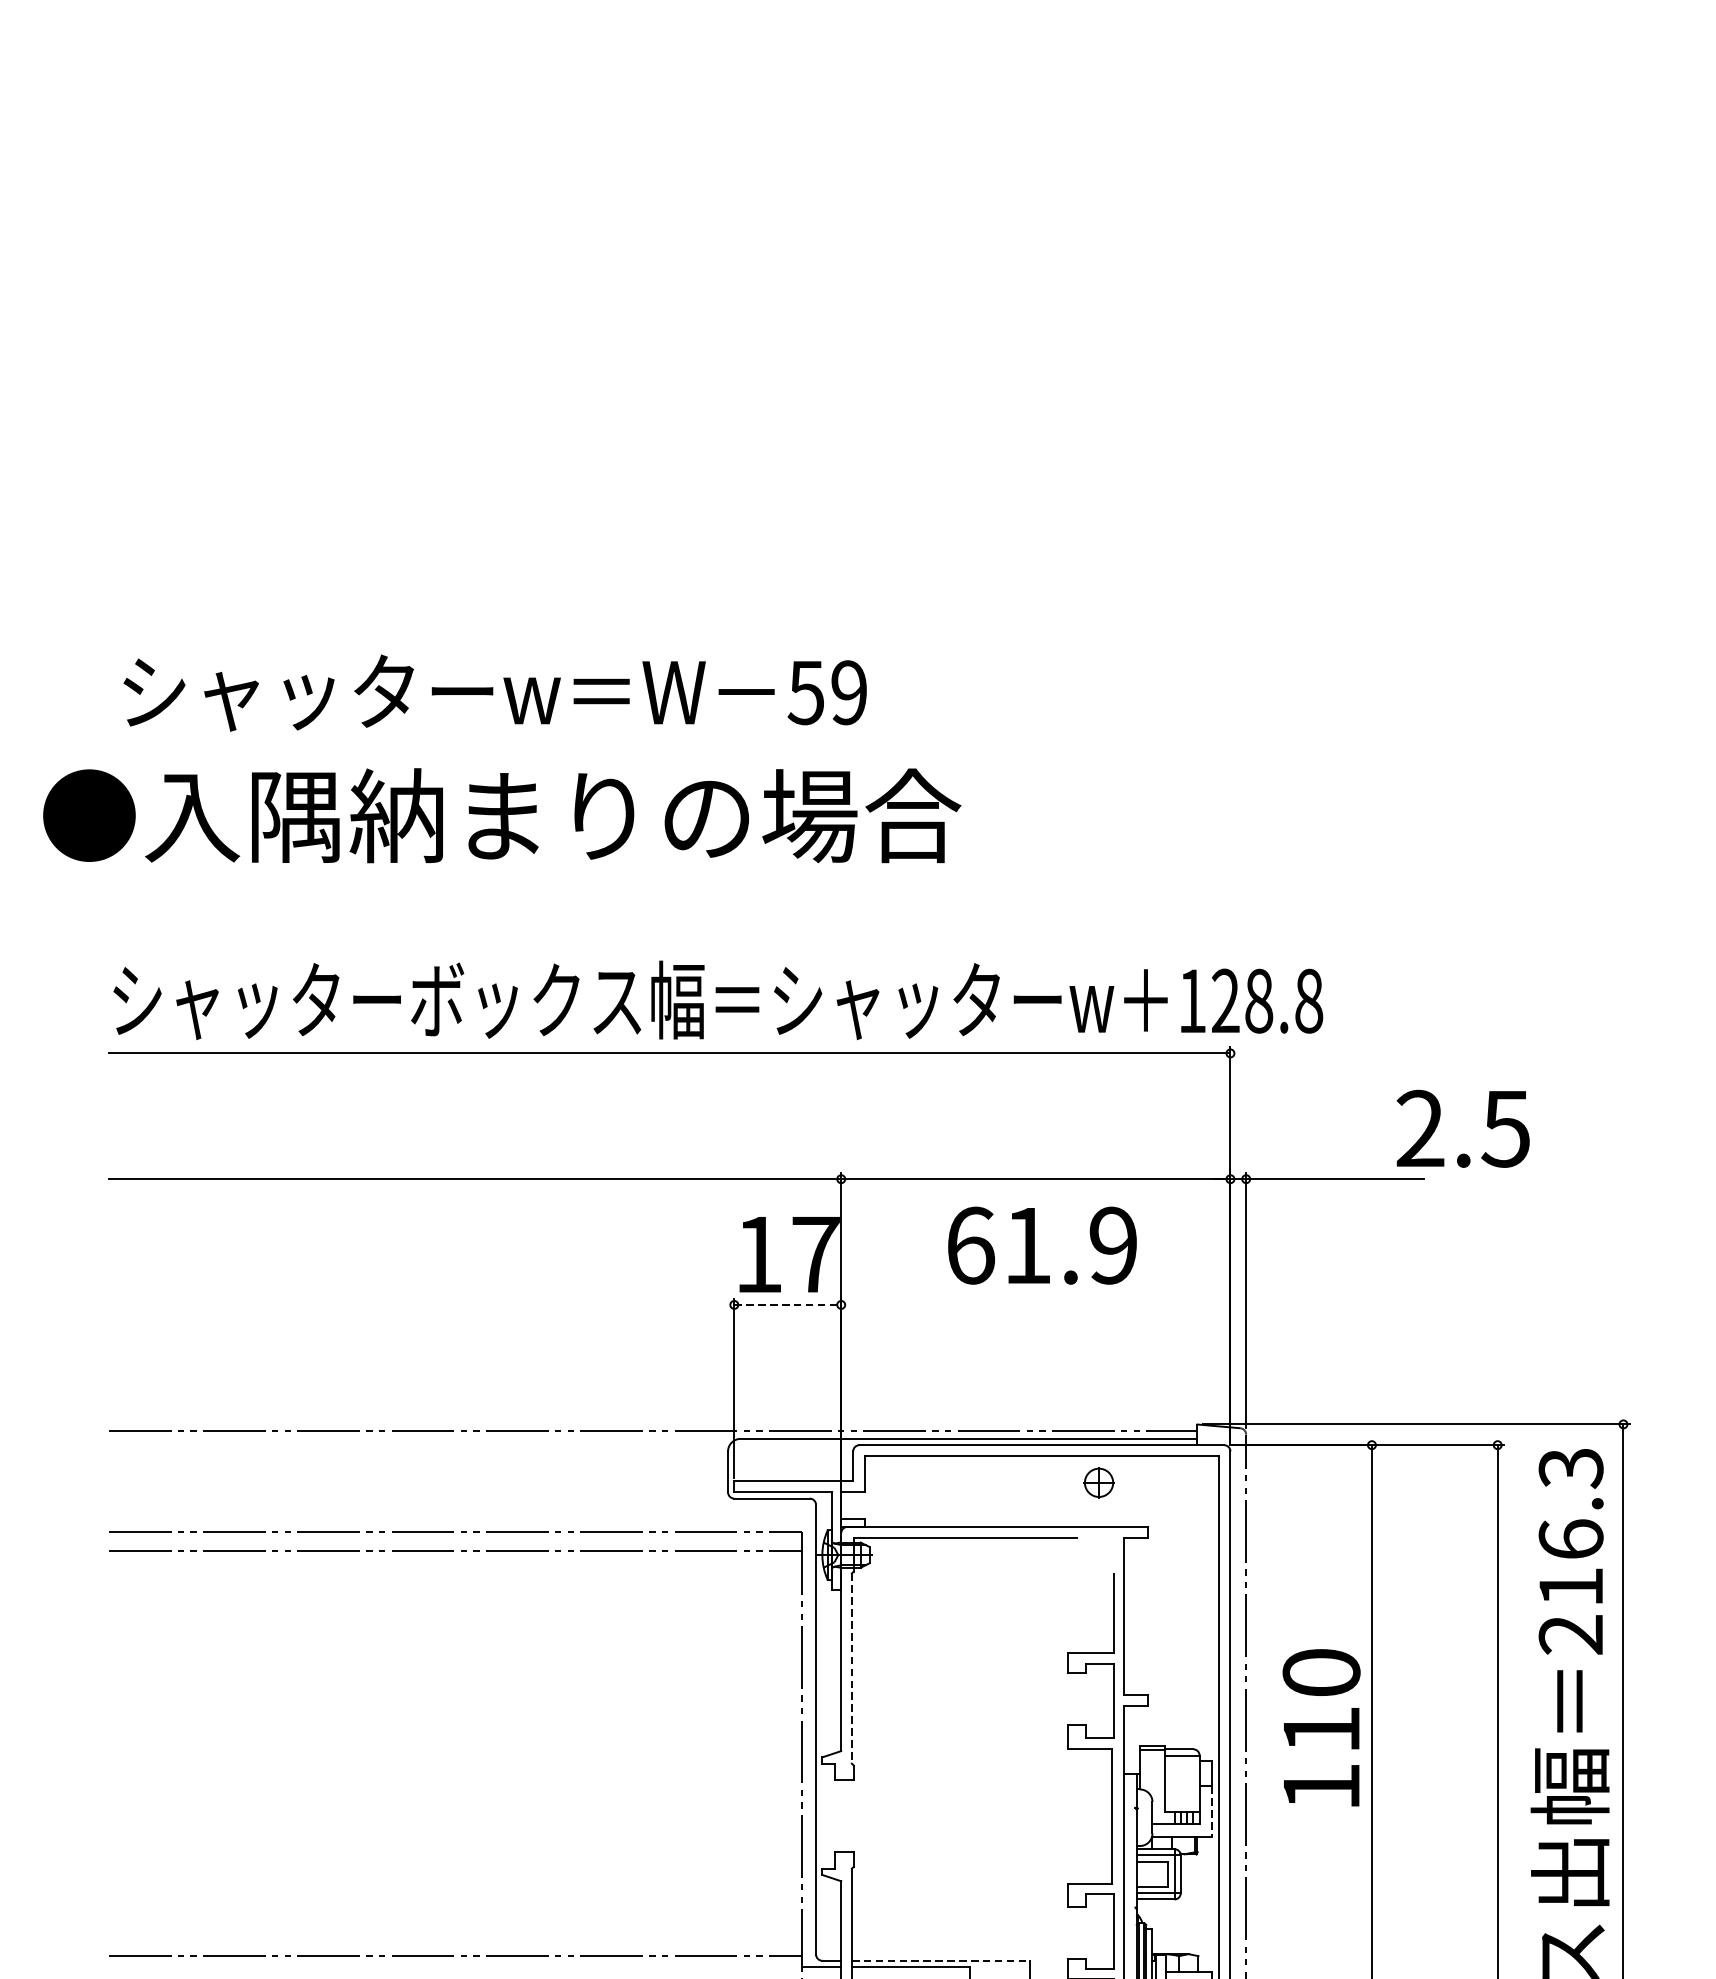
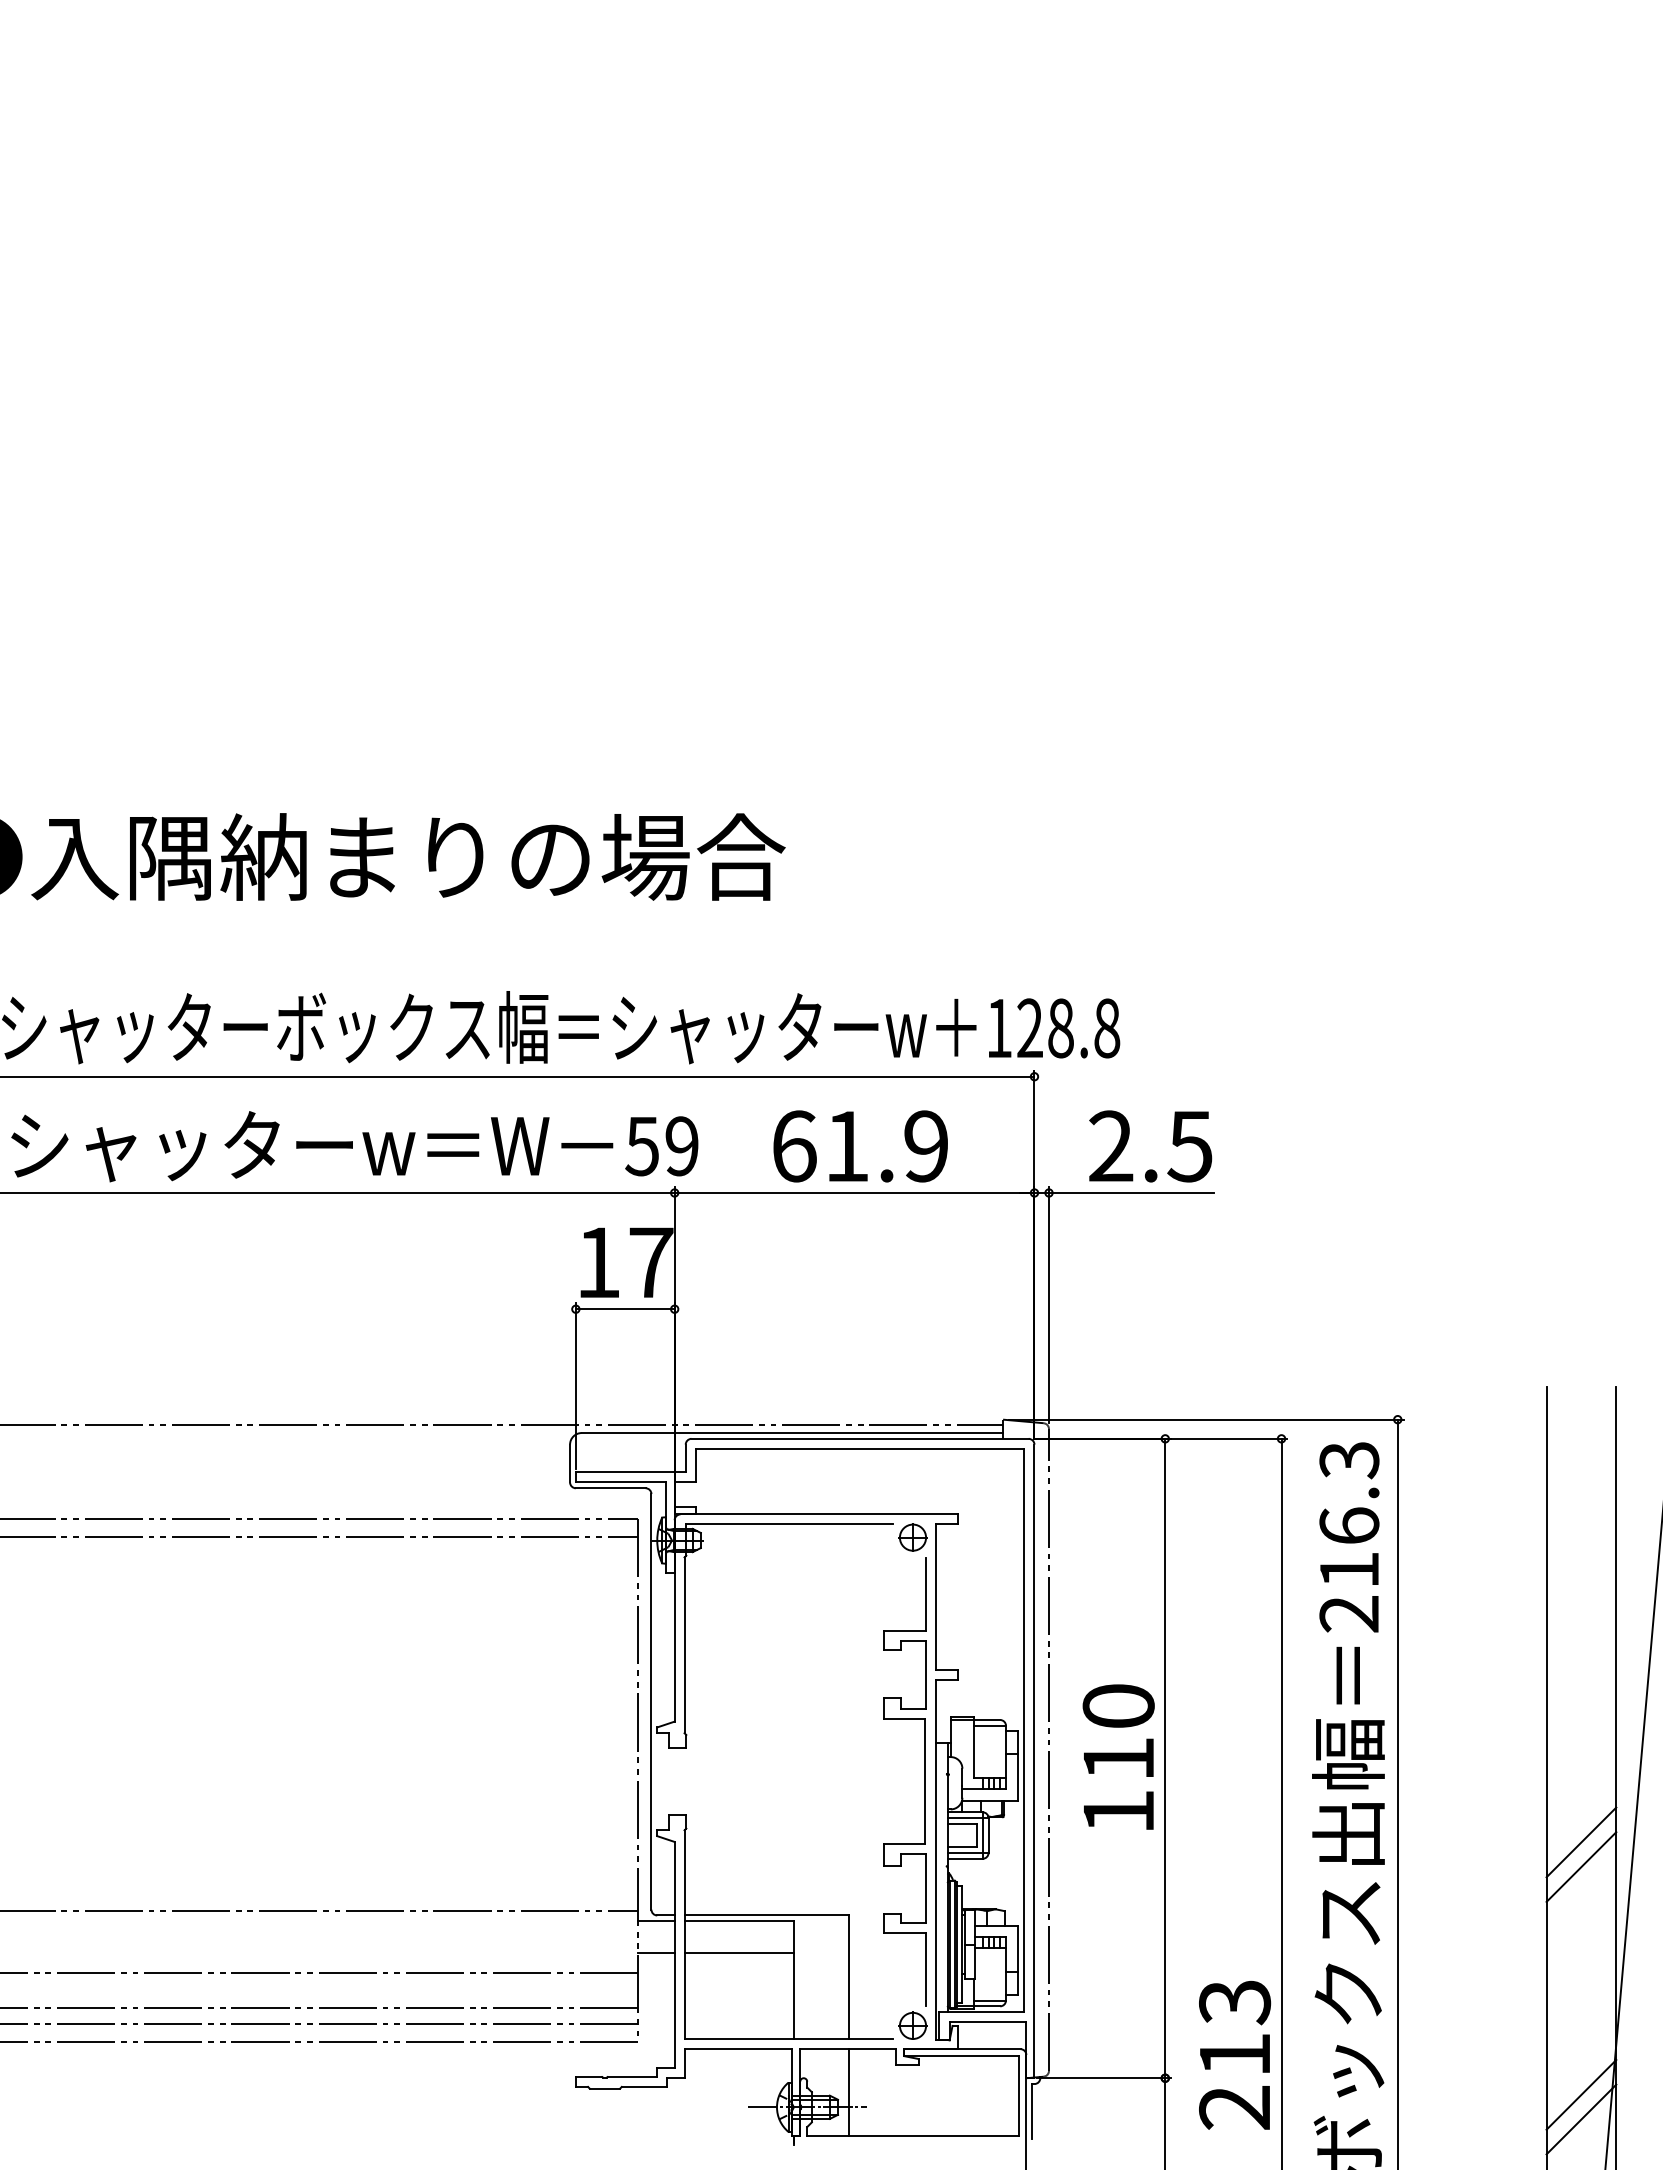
text: (494, 692) -> (354, 1146), moved
text: (1463, 1128) -> (1150, 1146), moved
text: (1042, 1245) -> (860, 1146), moved
line: (788, 1305) -> (625, 1309), dashed -> solid
part: (1098, 1482) -> (912, 1537), moved
line: (851, 1668) -> (684, 1645), dashed -> solid
text: (1321, 1727) -> (1118, 1756), moved
line: (1212, 1811) -> (1017, 1777), dashed -> solid
line: (941, 1960) -> (767, 1915), dashed -> solid

